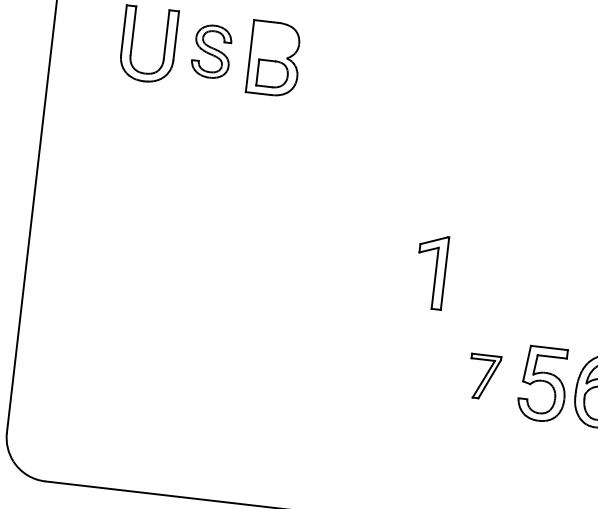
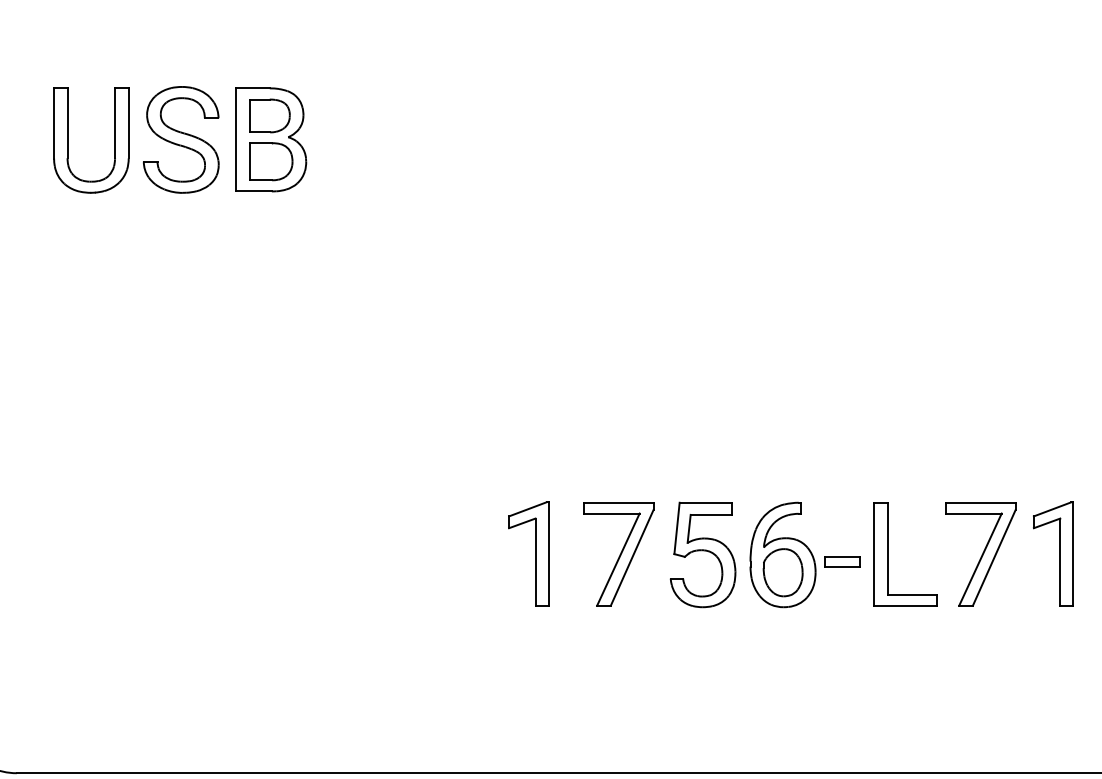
part: (275, 41) -> (269, 115), added
part: (211, 51) -> (181, 139), size x1.43
part: (435, 272) -> (535, 553), moved
part: (484, 377) -> (618, 554), size x1.67

